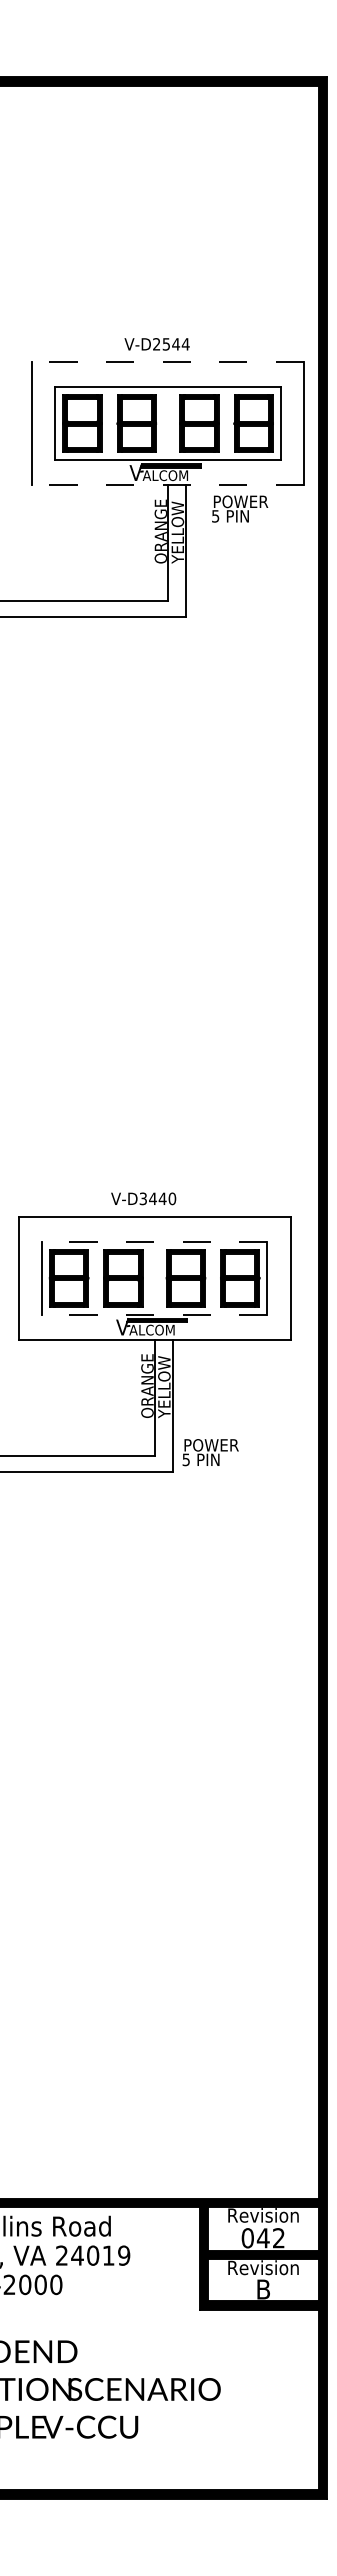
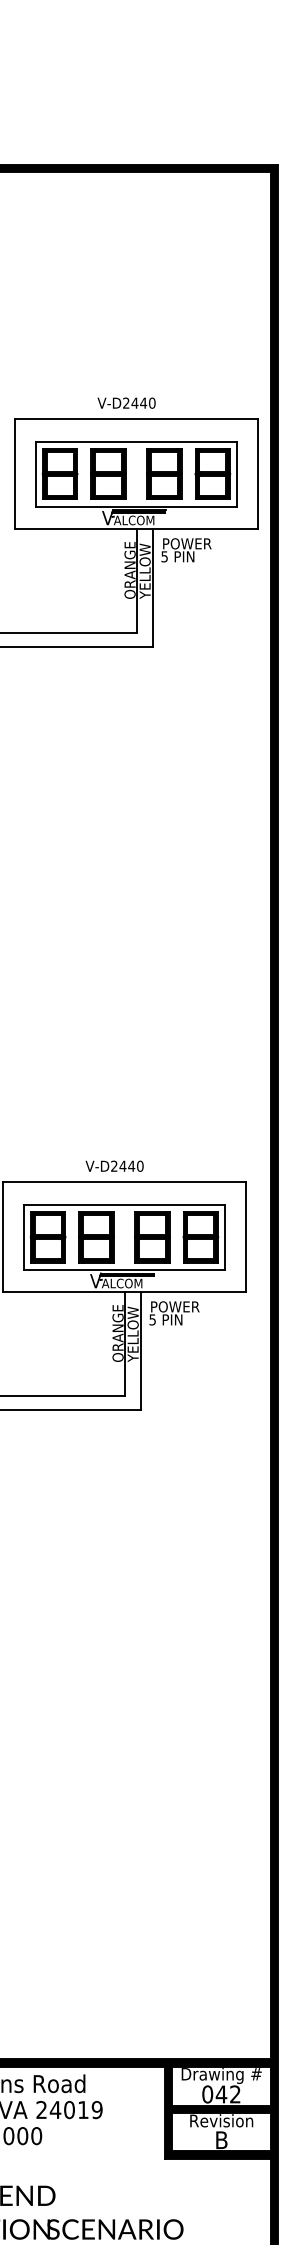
text: (175, 344) -> (143, 403), V-D2544 -> V-D2440
line: (168, 362) -> (136, 419), dashed -> solid
line: (168, 485) -> (136, 529), dashed -> solid
text: (240, 508) -> (186, 549), moved
text: (142, 1199) -> (113, 1166), V-D3440 -> V-D2440
line: (154, 1241) -> (124, 1204), dashed -> solid
line: (154, 1314) -> (124, 1269), dashed -> solid
text: (210, 1452) -> (174, 1313), moved
text: (263, 2217) -> (221, 2075), Revision -> Drawing #

